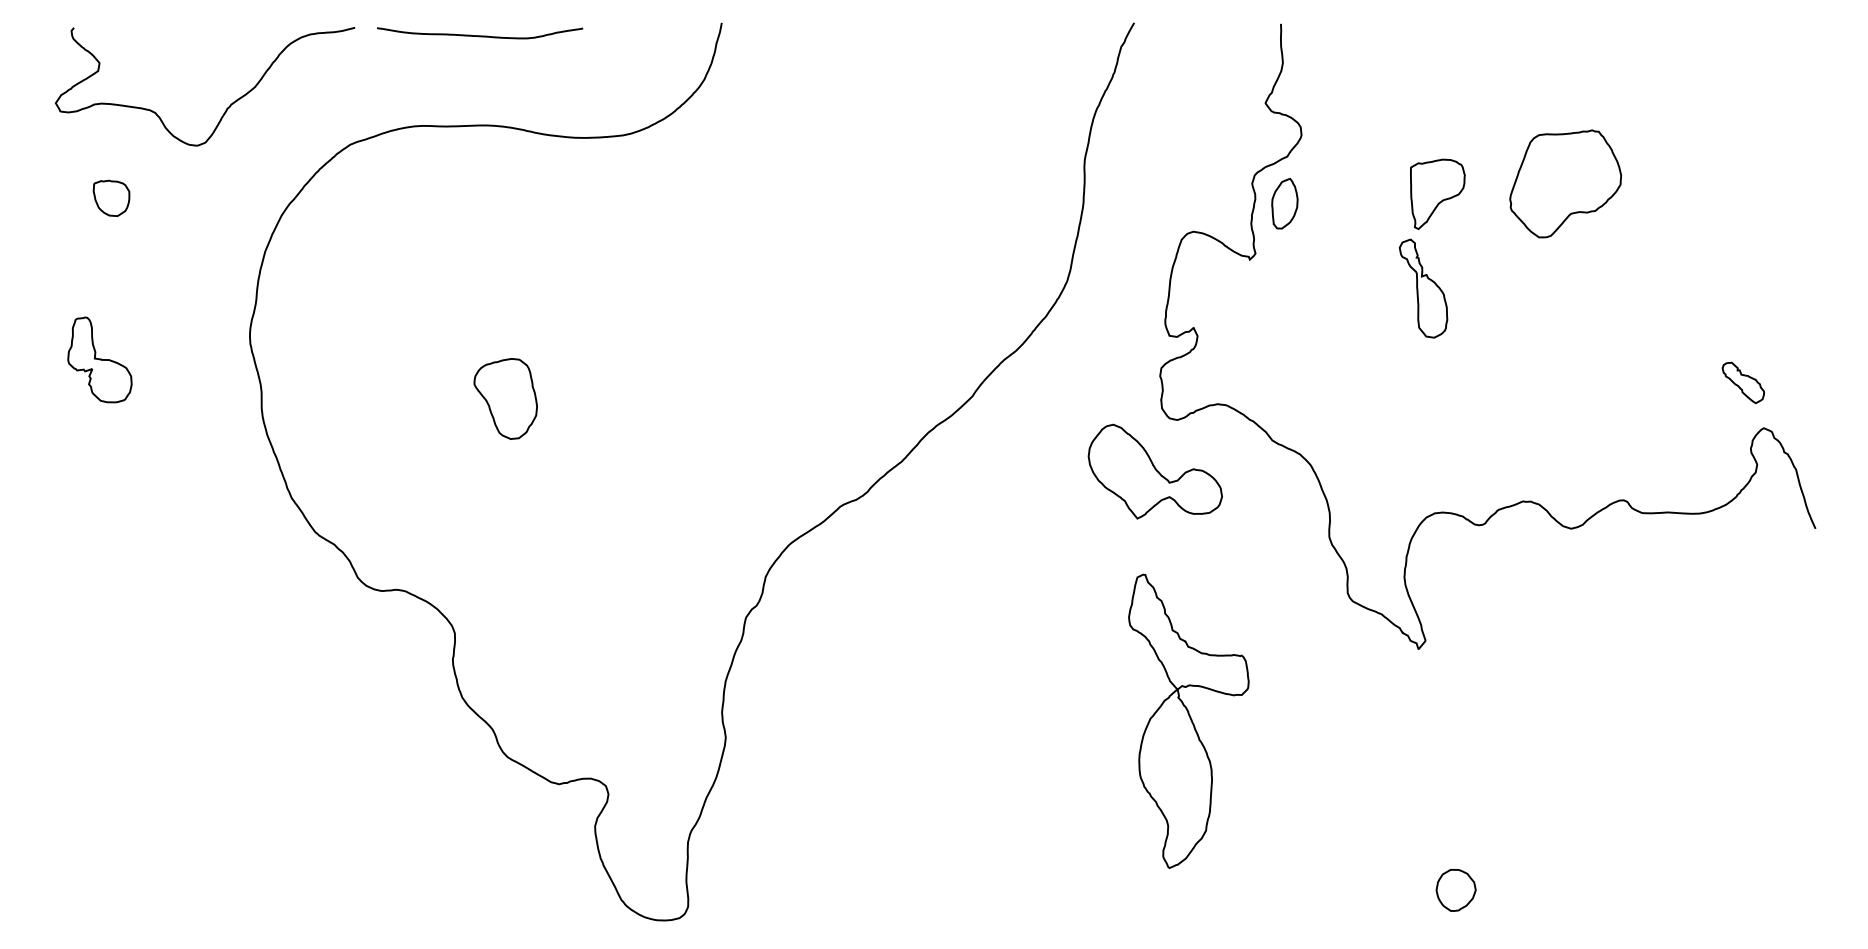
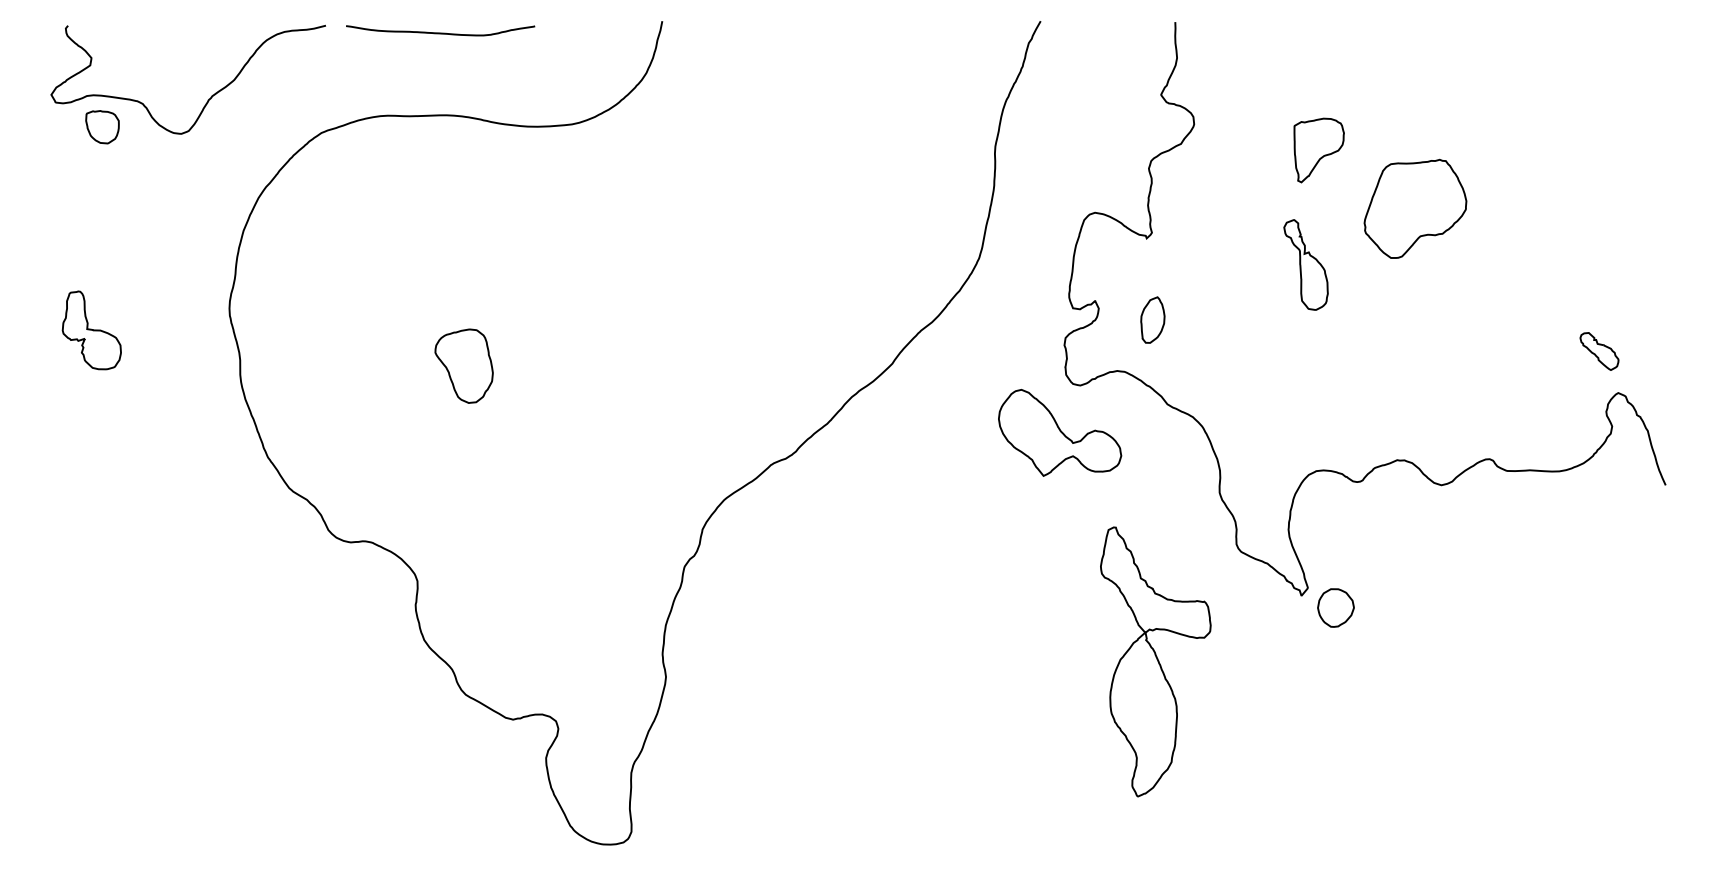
part: (1565, 183) -> (1415, 208), moved
part: (1437, 194) -> (1318, 150), moved
part: (111, 198) -> (102, 127), moved
part: (1284, 203) -> (1152, 319), moved
part: (1188, 720) -> (1155, 661), moved
part: (1455, 889) -> (1335, 607), moved

